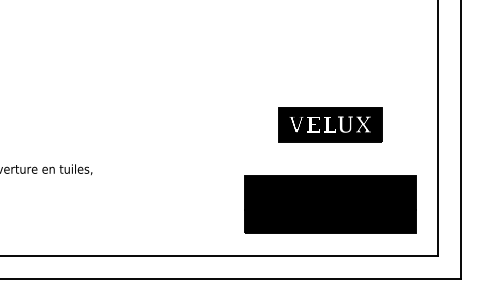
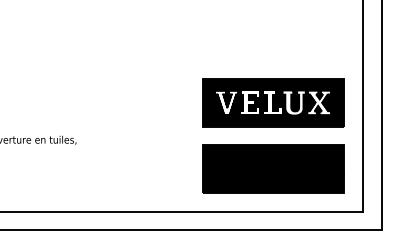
part: (330, 124) -> (273, 102), size x1.67

